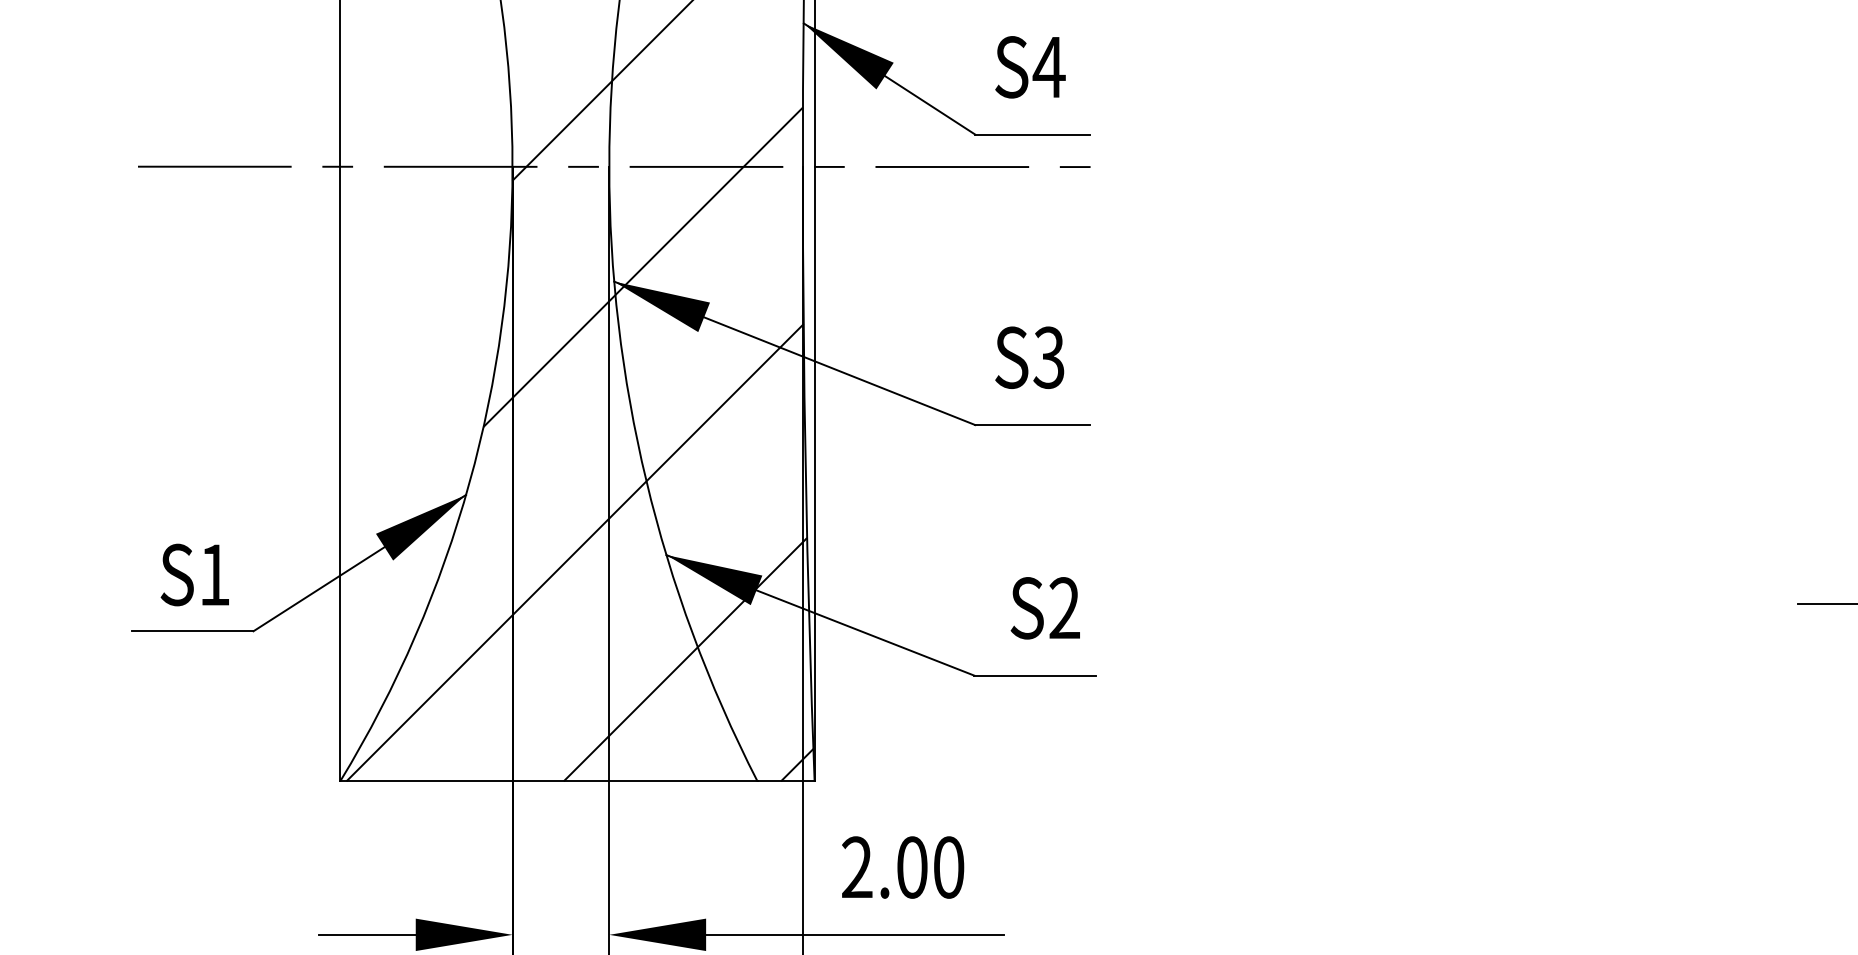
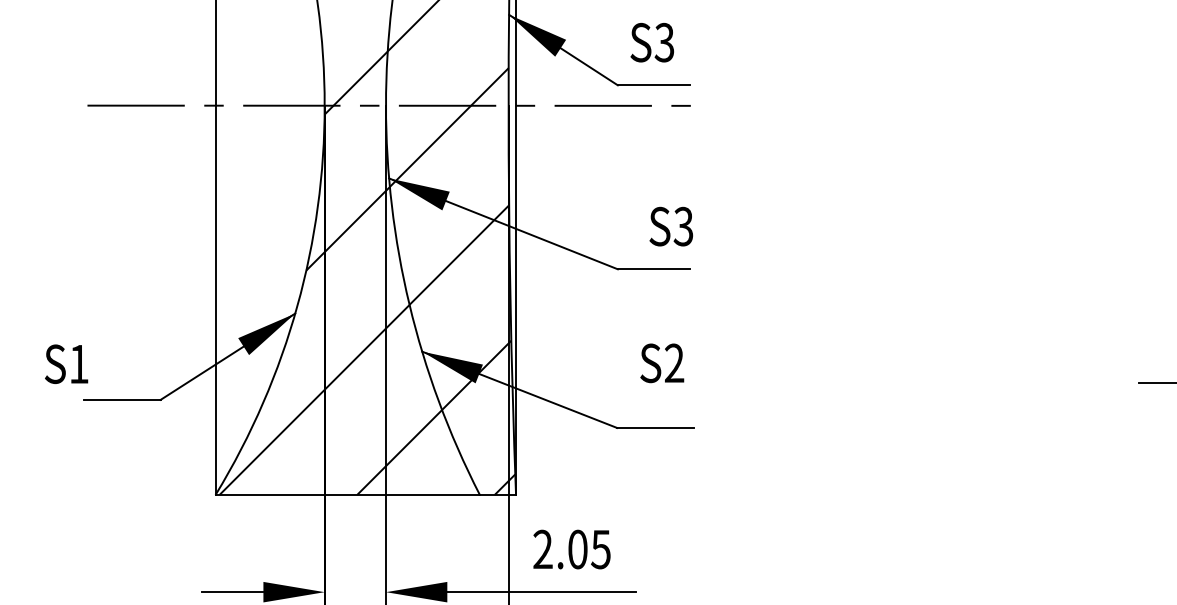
text: (1048, 67) -> (664, 42), S4 -> S3
text: (1028, 357) -> (670, 226), moved
text: (194, 573) -> (66, 363), moved
text: (1045, 608) -> (662, 363), moved
text: (947, 867) -> (600, 549), 2.00 -> 2.05

